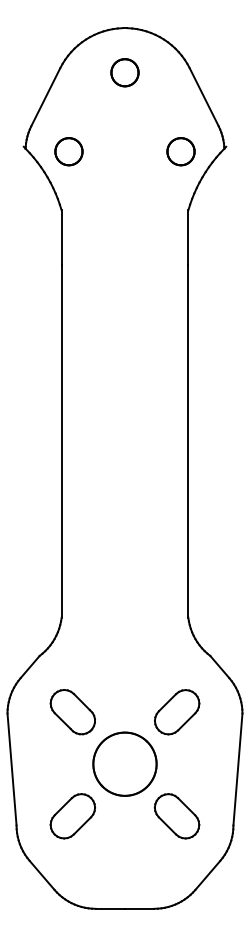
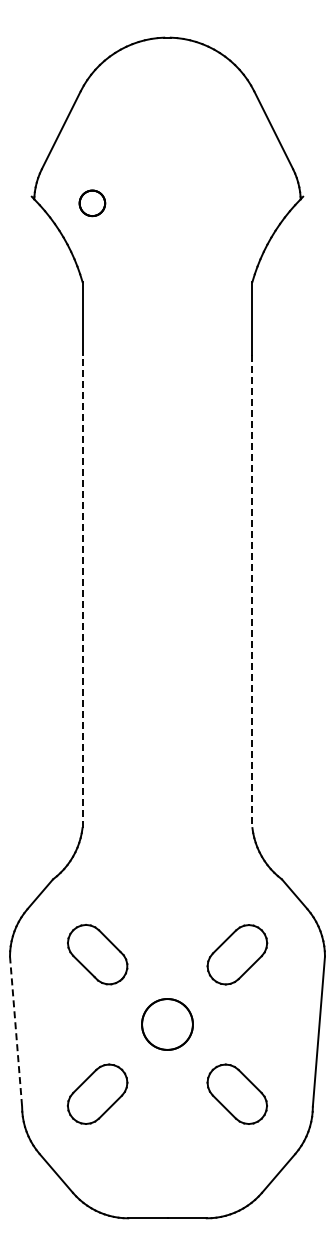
part: (125, 72) -> (167, 97), removed
part: (69, 151) -> (92, 203), size x0.7
part: (180, 151) -> (242, 203), removed
line: (61, 441) -> (82, 591), solid -> dashed
line: (188, 441) -> (252, 591), solid -> dashed
part: (125, 764) -> (167, 1024), size x0.6
line: (12, 770) -> (16, 1032), solid -> dashed

